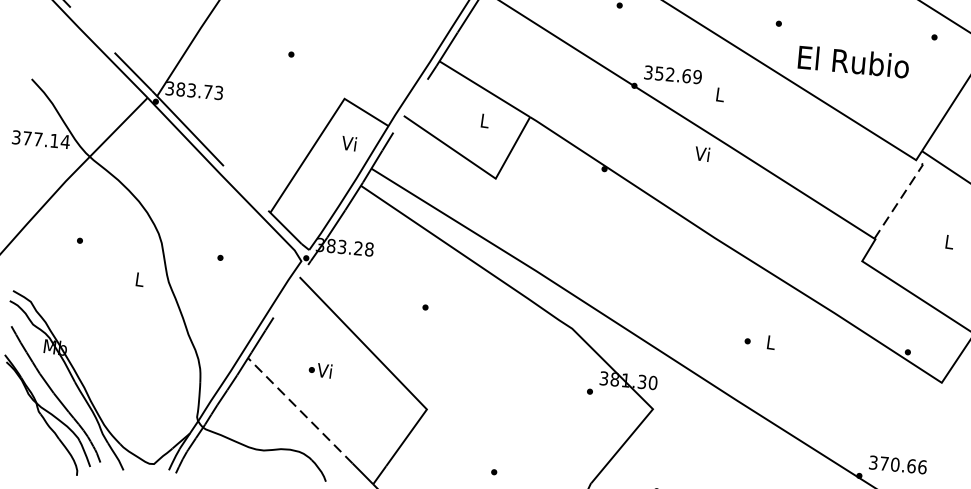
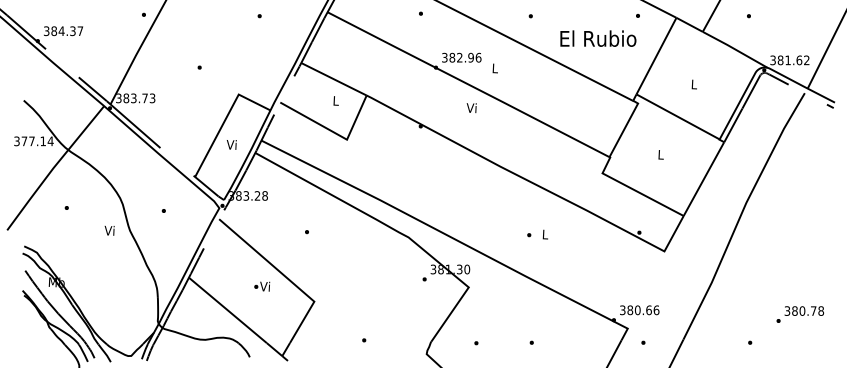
text: (853, 61) -> (598, 38), moved
text: (678, 74) -> (465, 57), 352.69 -> 382.96
text: (348, 143) -> (231, 144), moved
text: (702, 153) -> (471, 107), moved
line: (901, 197) -> (625, 127), dashed -> solid
text: (138, 279) -> (109, 230), L -> Vi
text: (320, 370) -> (262, 286), moved
line: (299, 410) -> (227, 310), dashed -> solid
text: (884, 464) -> (630, 310), 370.66 -> 380.66

